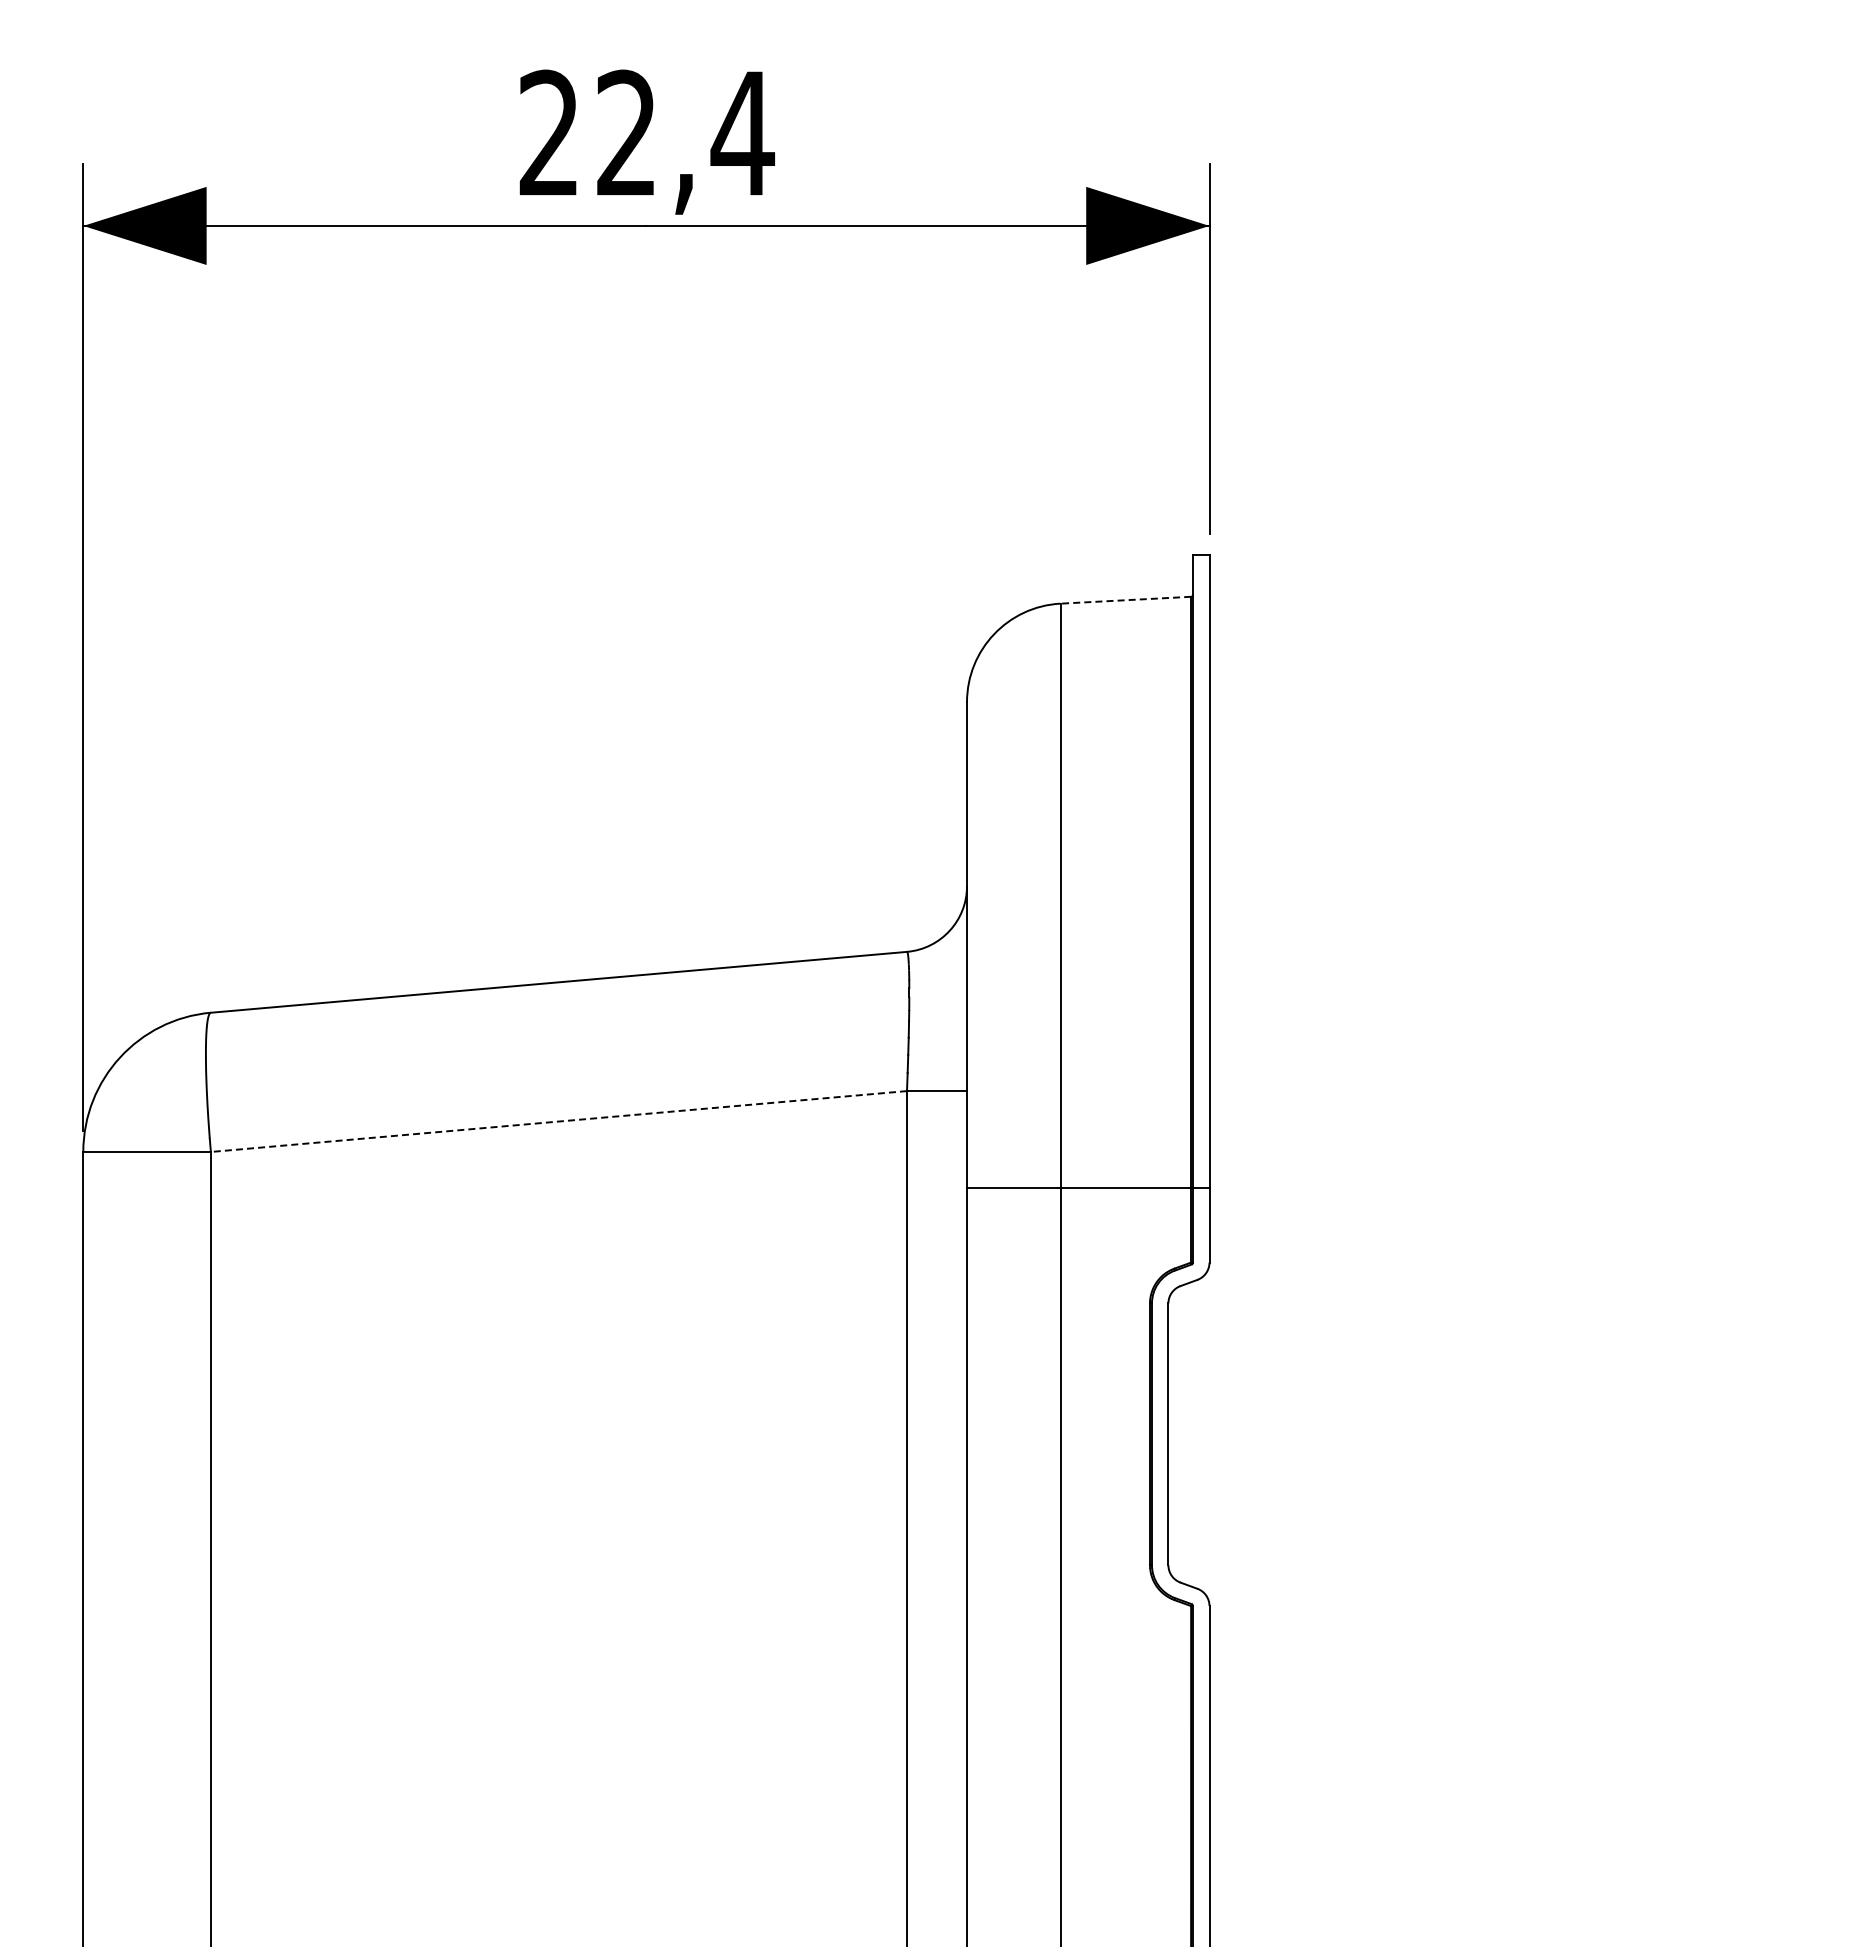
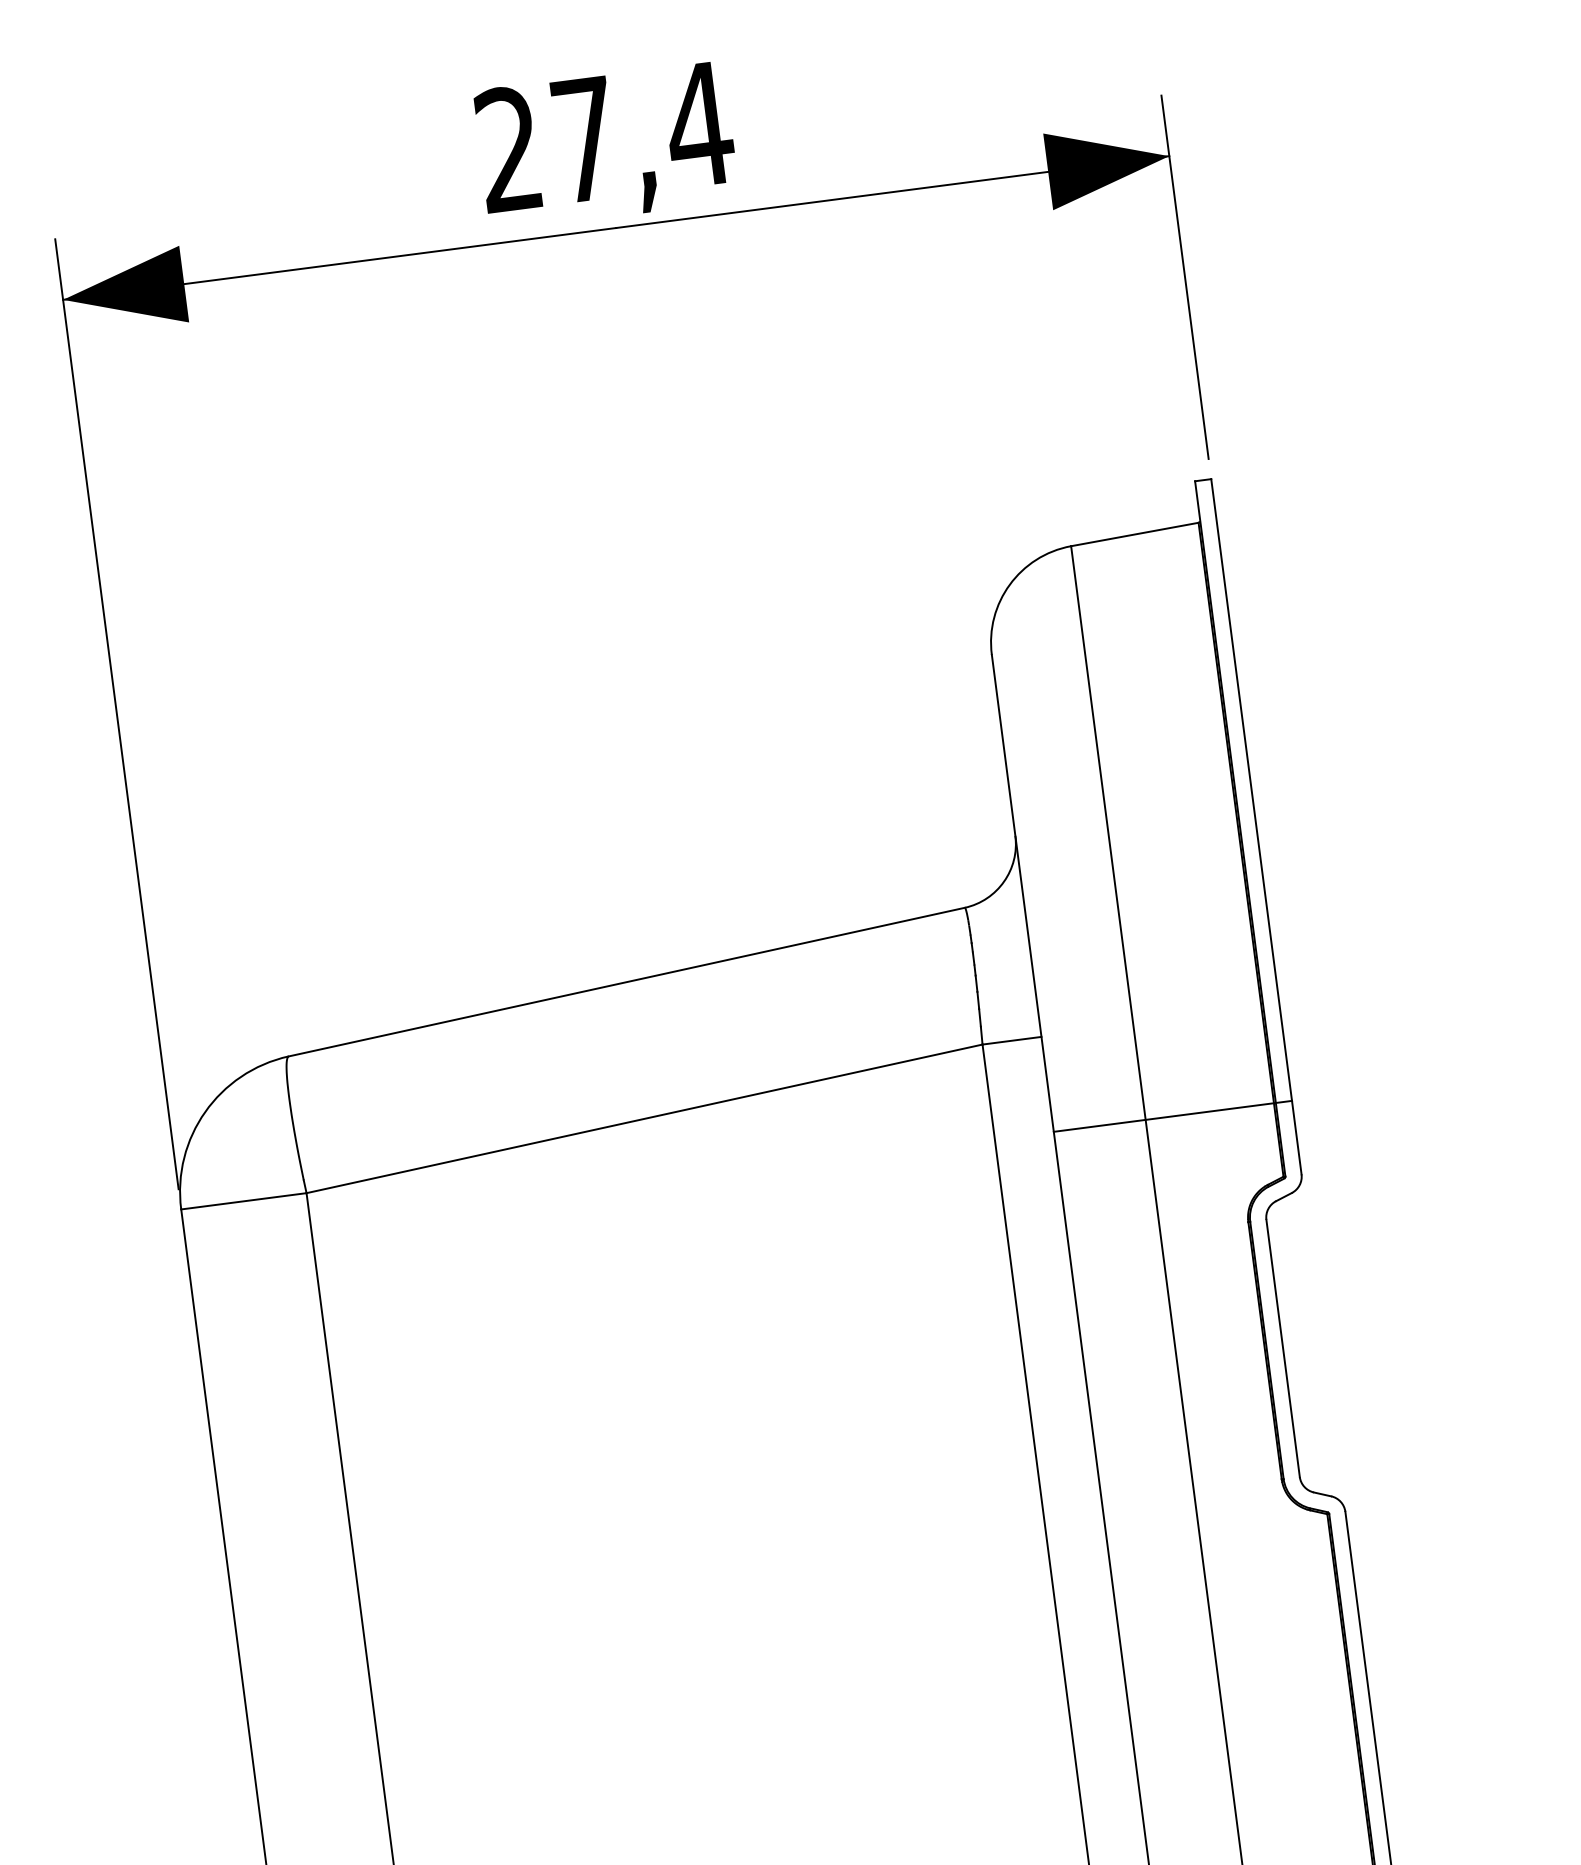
text: (626, 132) -> (584, 138), 22,4 -> 27,4
line: (1125, 600) -> (1134, 534), dashed -> solid
line: (558, 1121) -> (644, 1118), dashed -> solid

